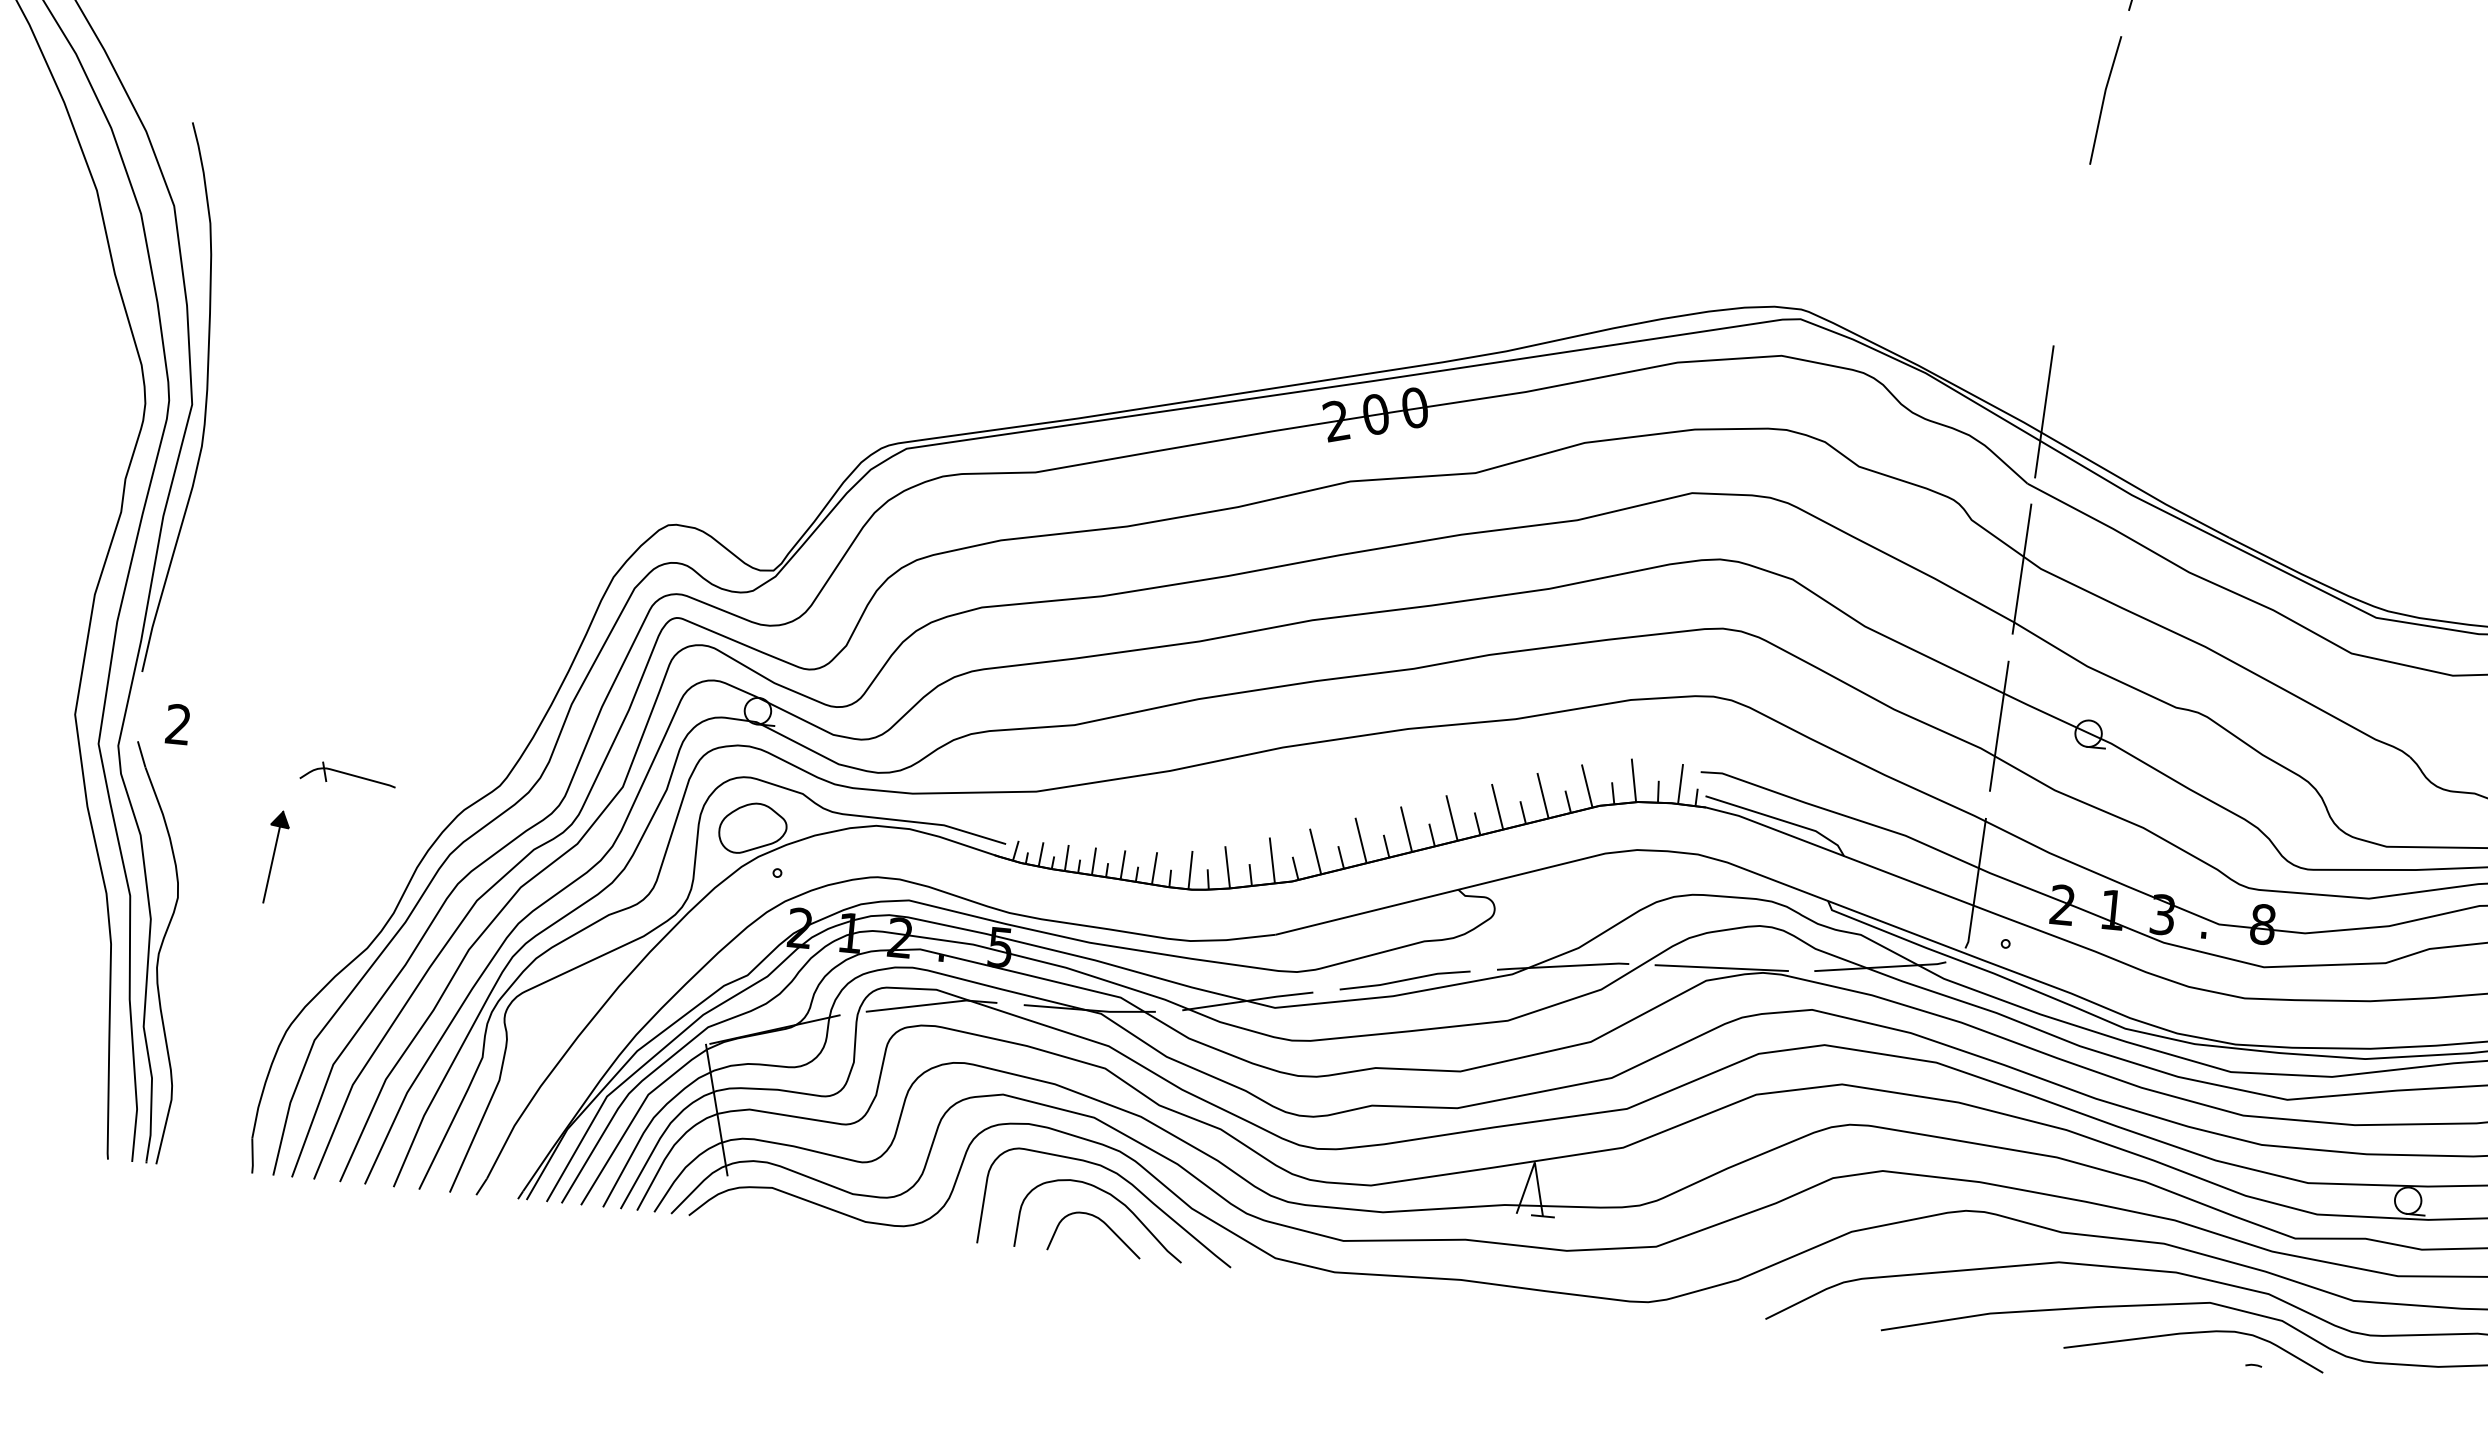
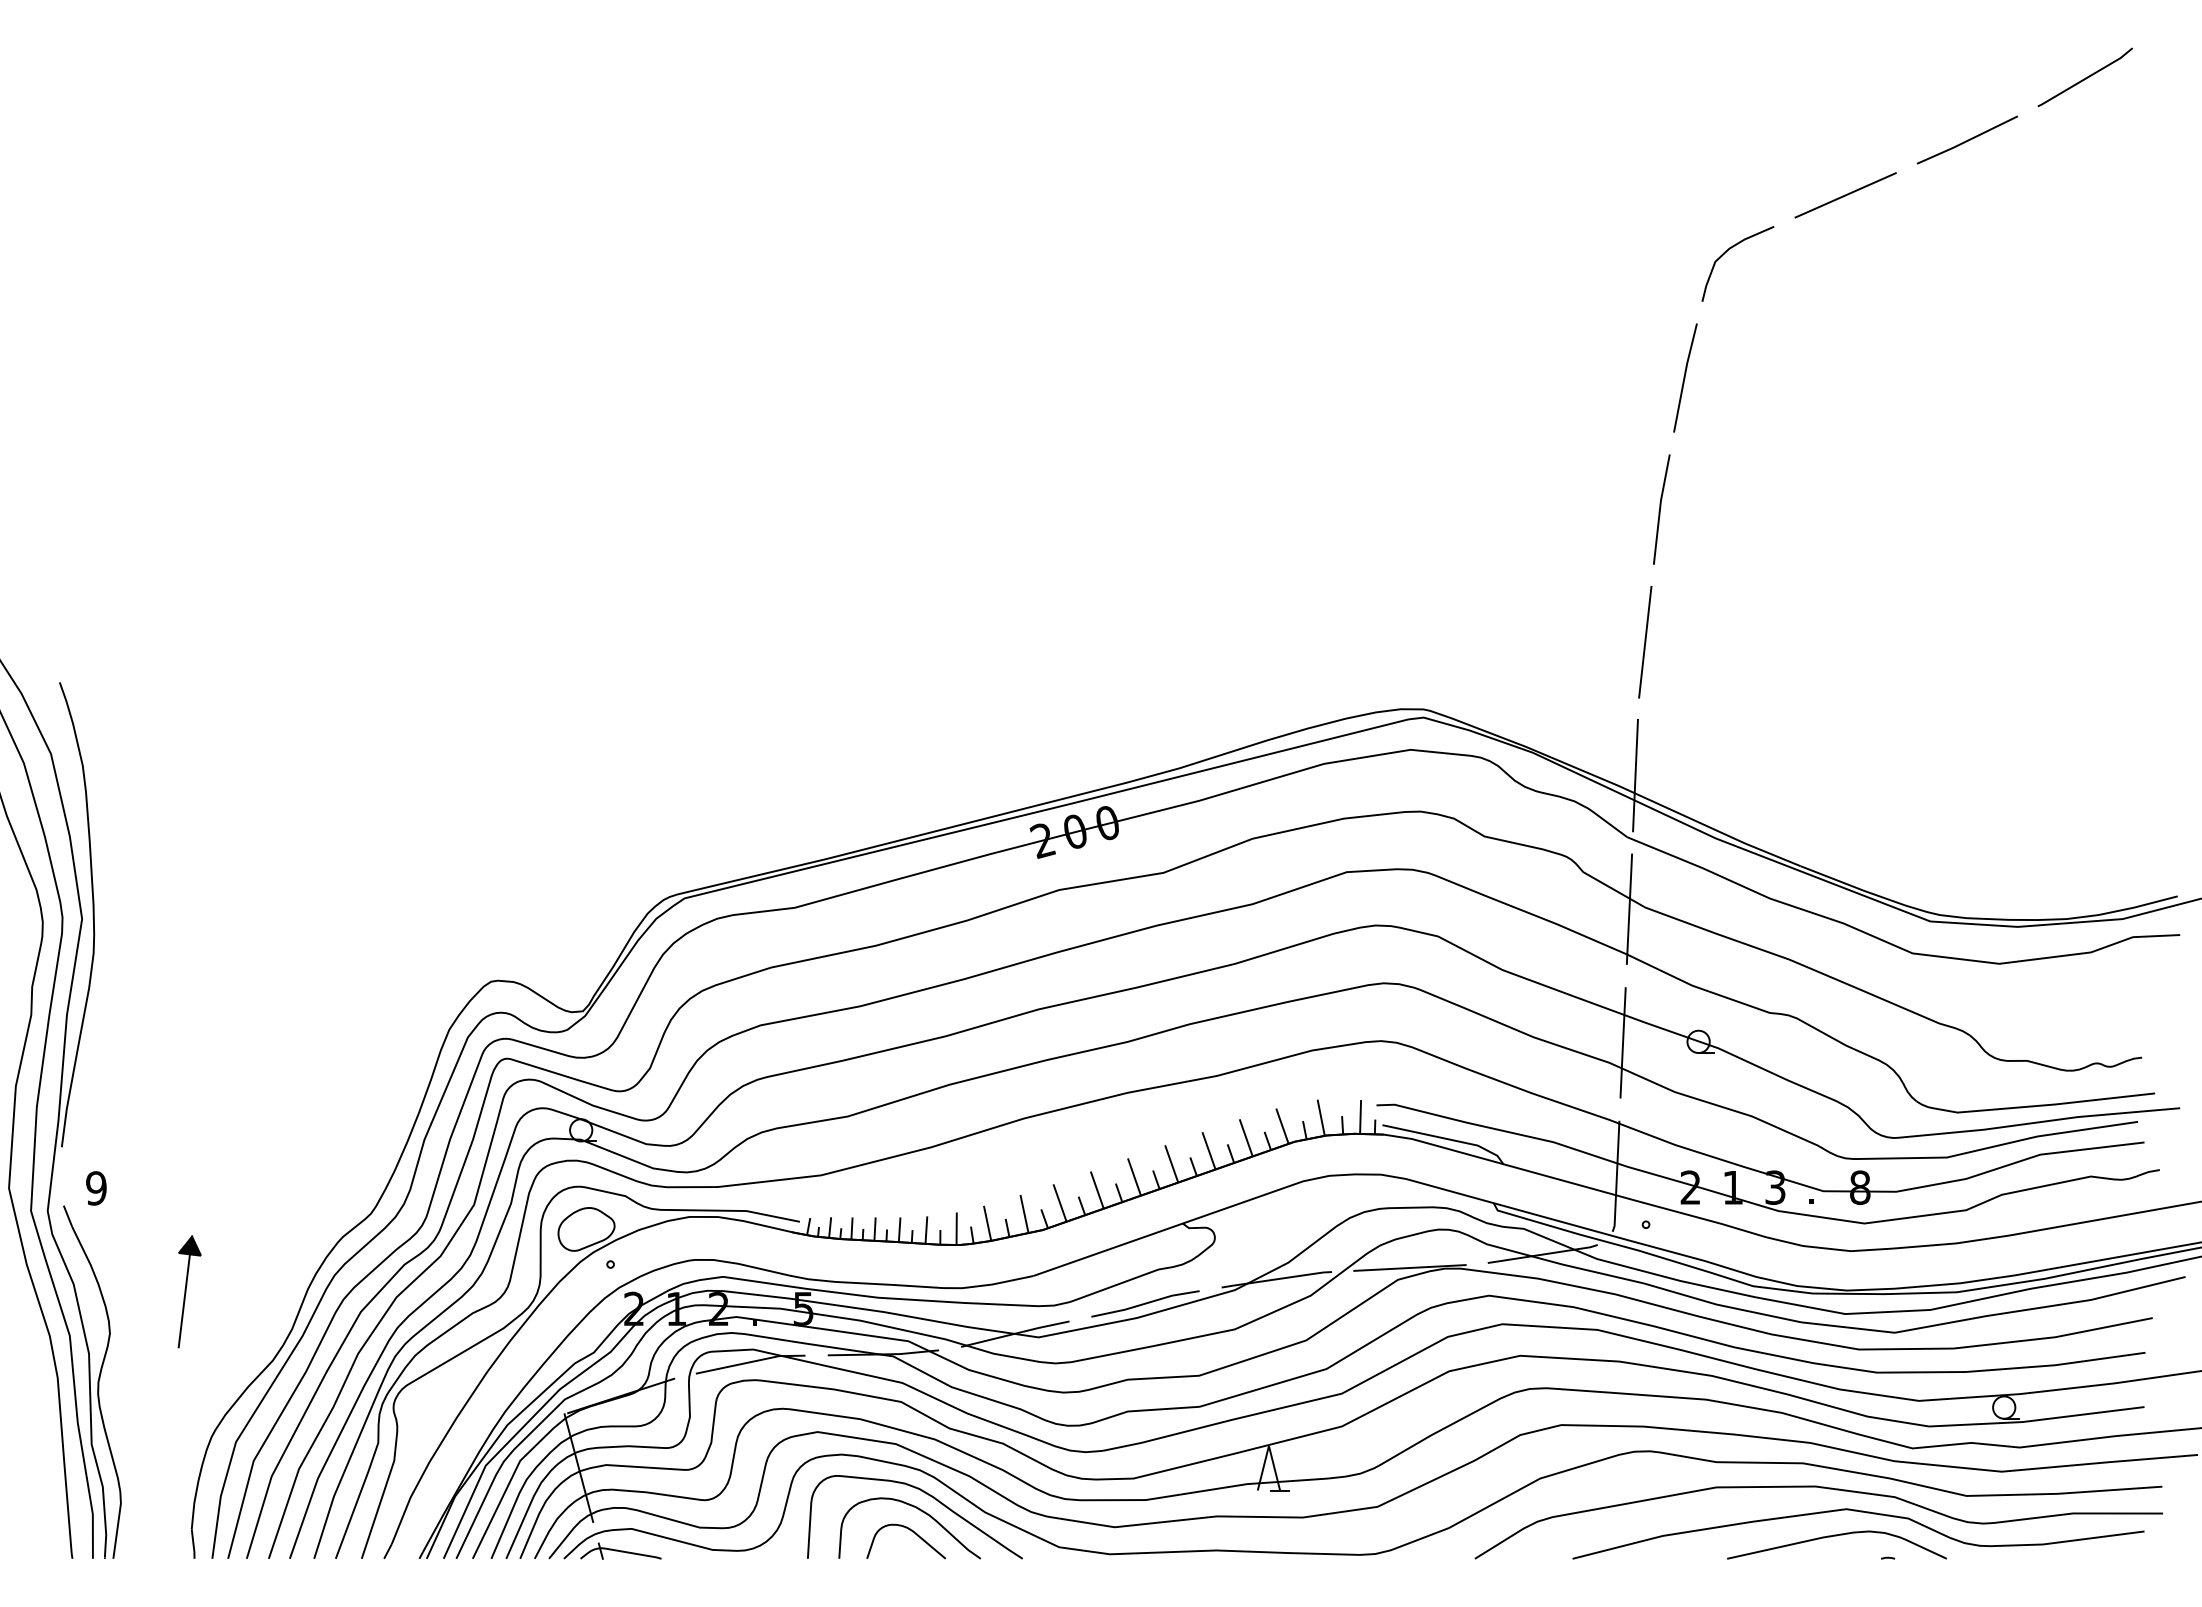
line: (2071, 254) -> (1645, 641), added
text: (178, 724) -> (96, 1188), 2 -> 9
part: (347, 773) -> (620, 1550), moved
part: (276, 857) -> (189, 1291), size x1.43

